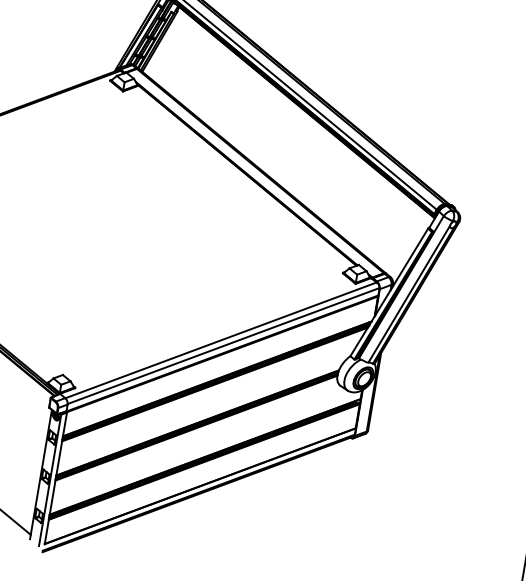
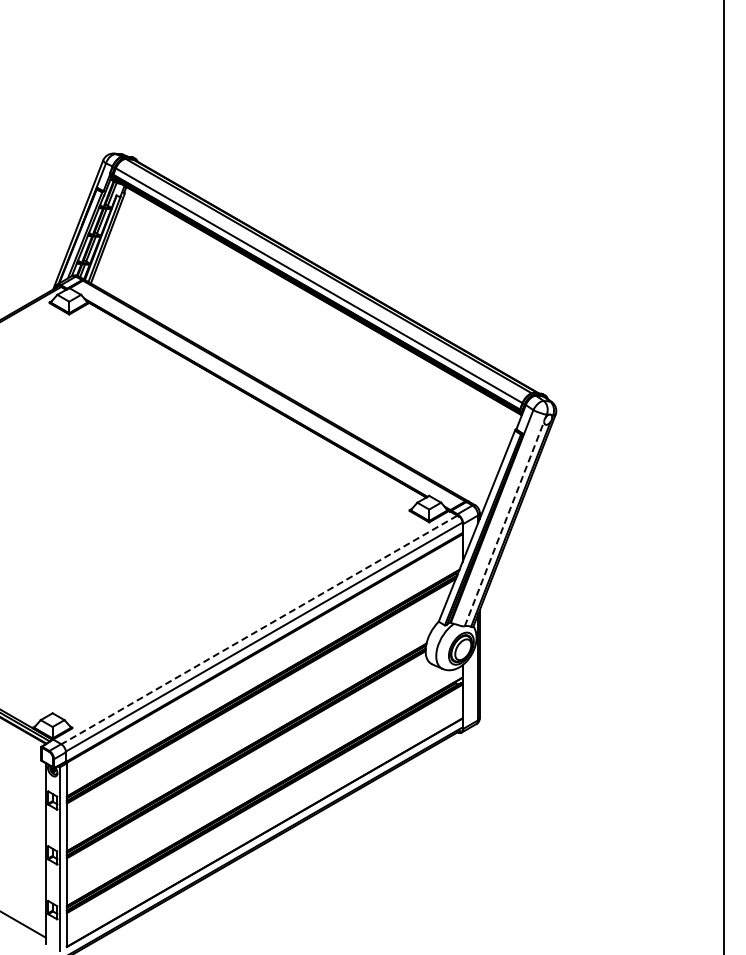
line: (409, 293) -> (504, 523), solid -> dashed
line: (221, 340) -> (259, 630), solid -> dashed

